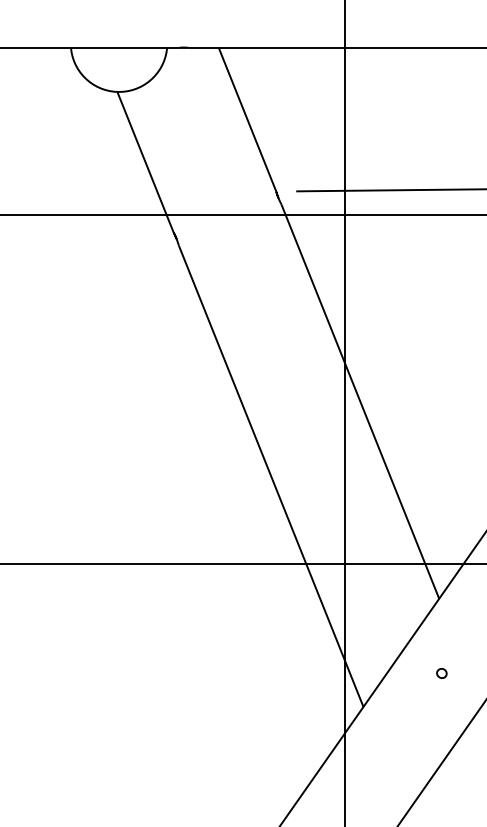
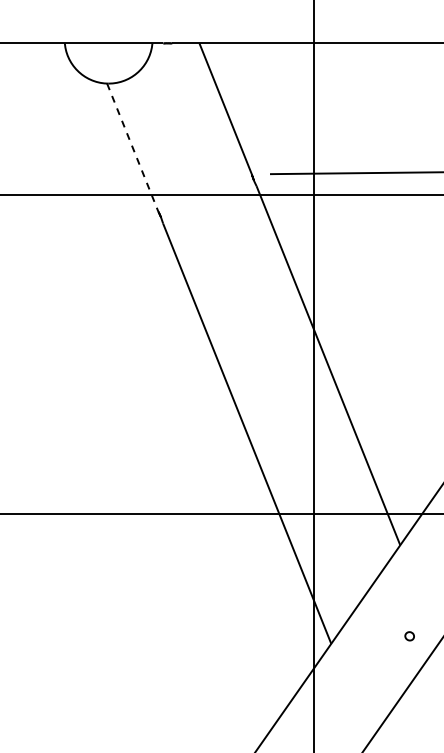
line: (146, 163) -> (133, 148), solid -> dashed
part: (441, 673) -> (409, 636), moved

